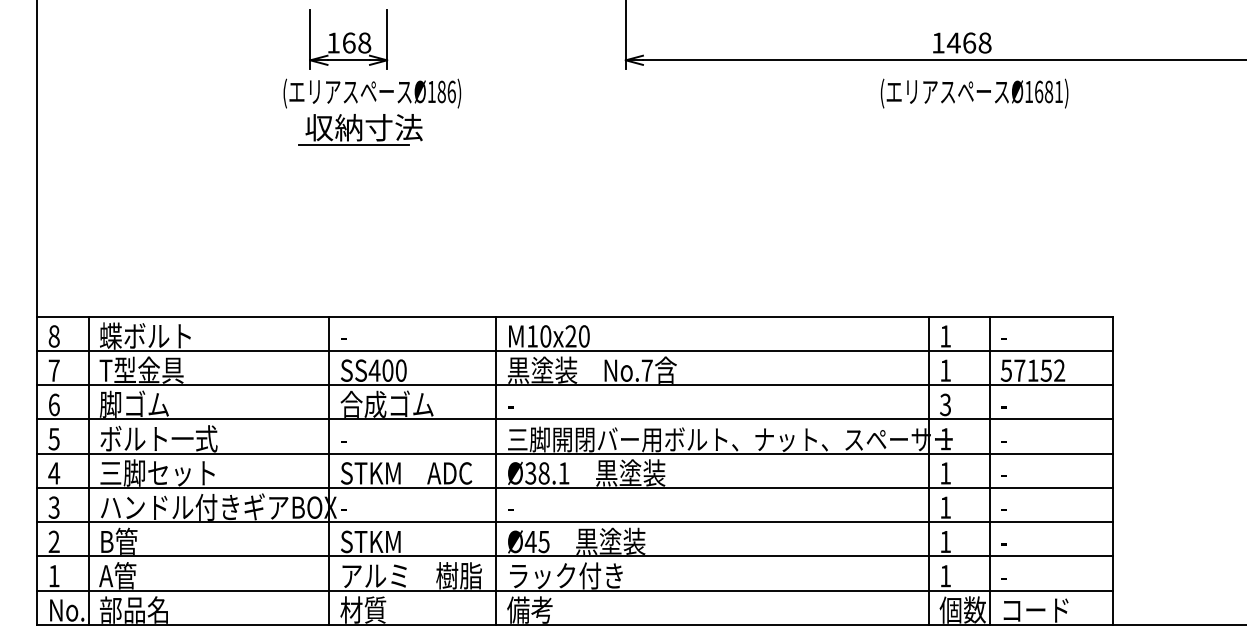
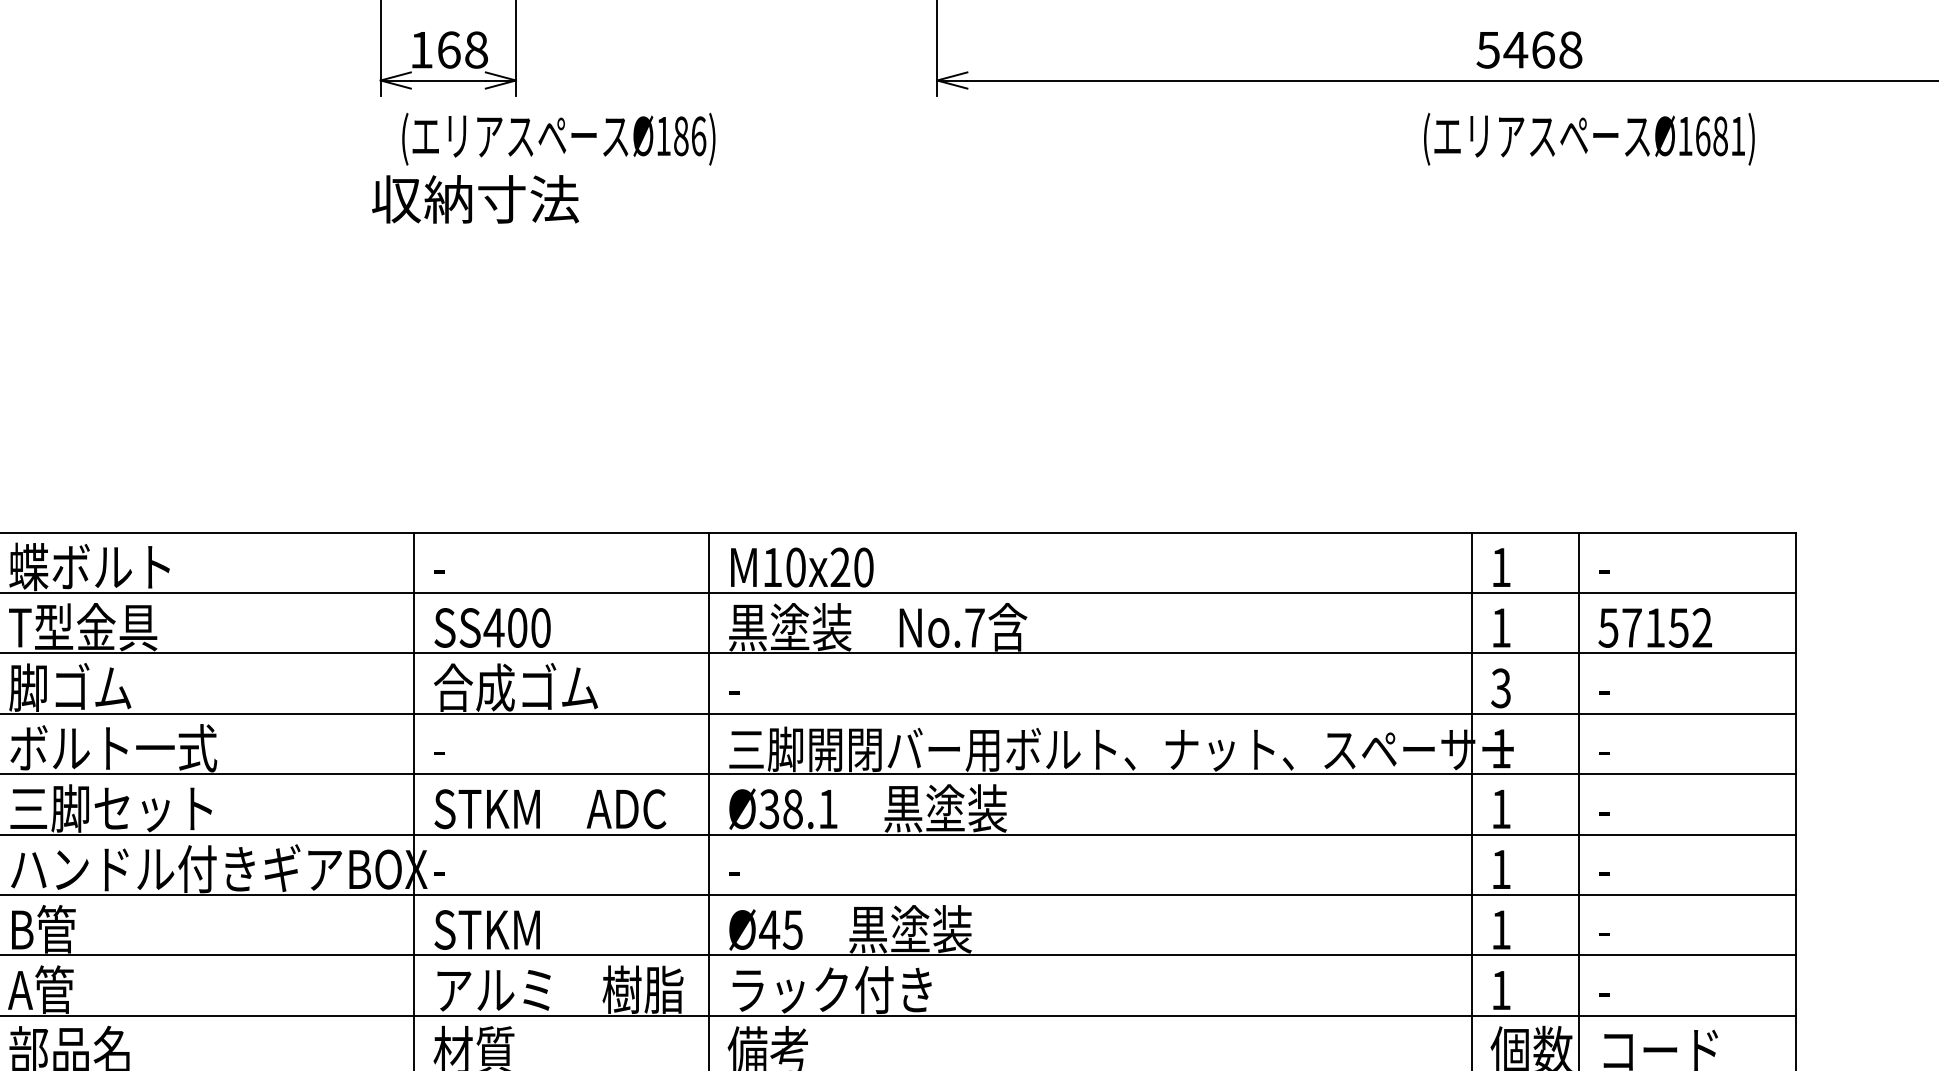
text: (937, 42) -> (1486, 49), 1468 -> 5468
text: (372, 93) -> (559, 139), moved
text: (974, 93) -> (1589, 139), moved
line: (353, 145) -> (456, 230), removed

